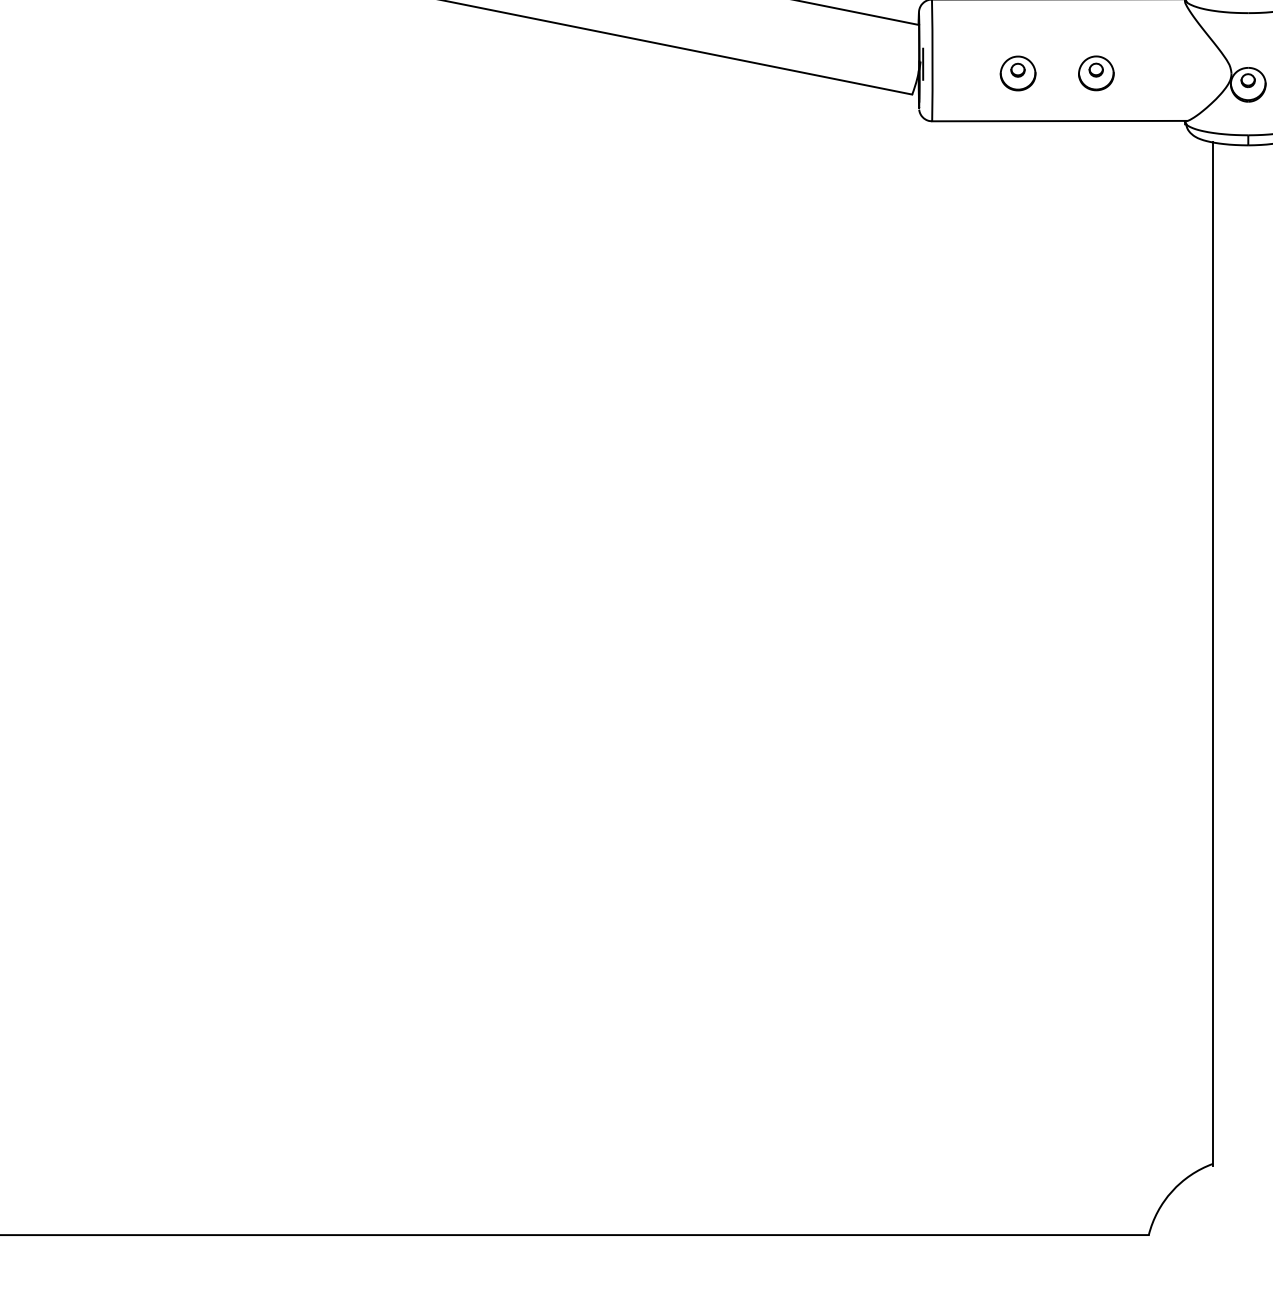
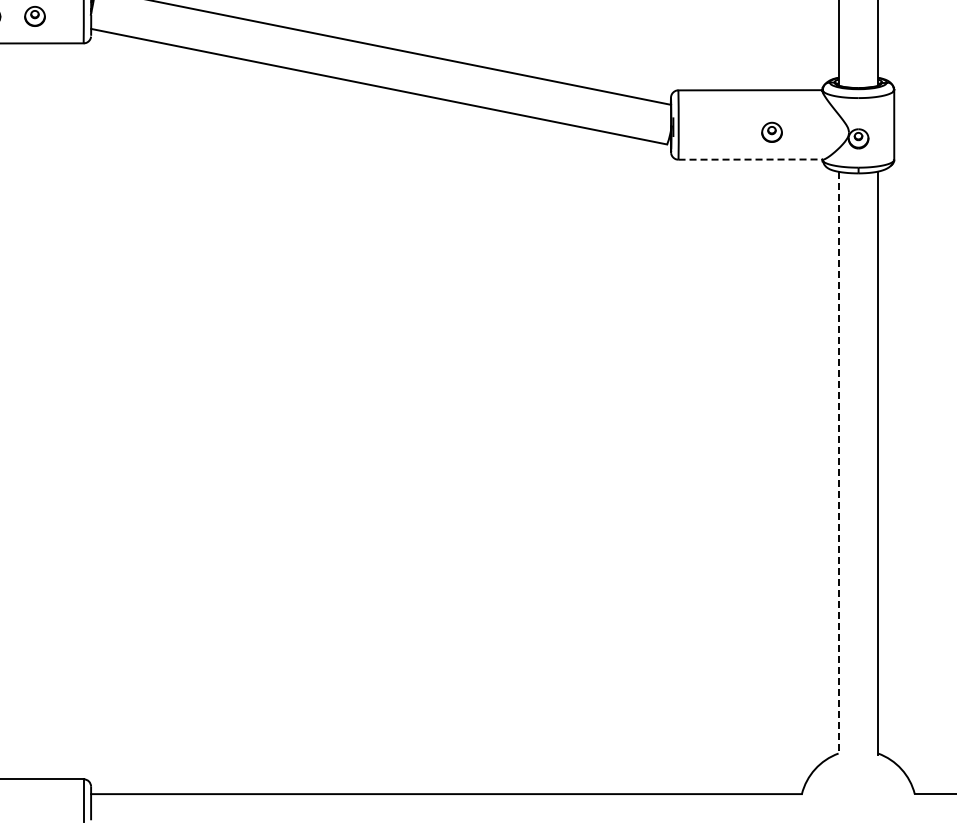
part: (1018, 73) -> (727, 132), removed
line: (1060, 120) -> (751, 159), solid -> dashed
line: (1213, 654) -> (838, 463), solid -> dashed

